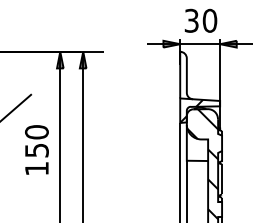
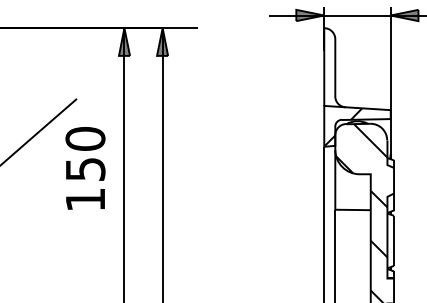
text: (36, 149) -> (84, 167), moved

